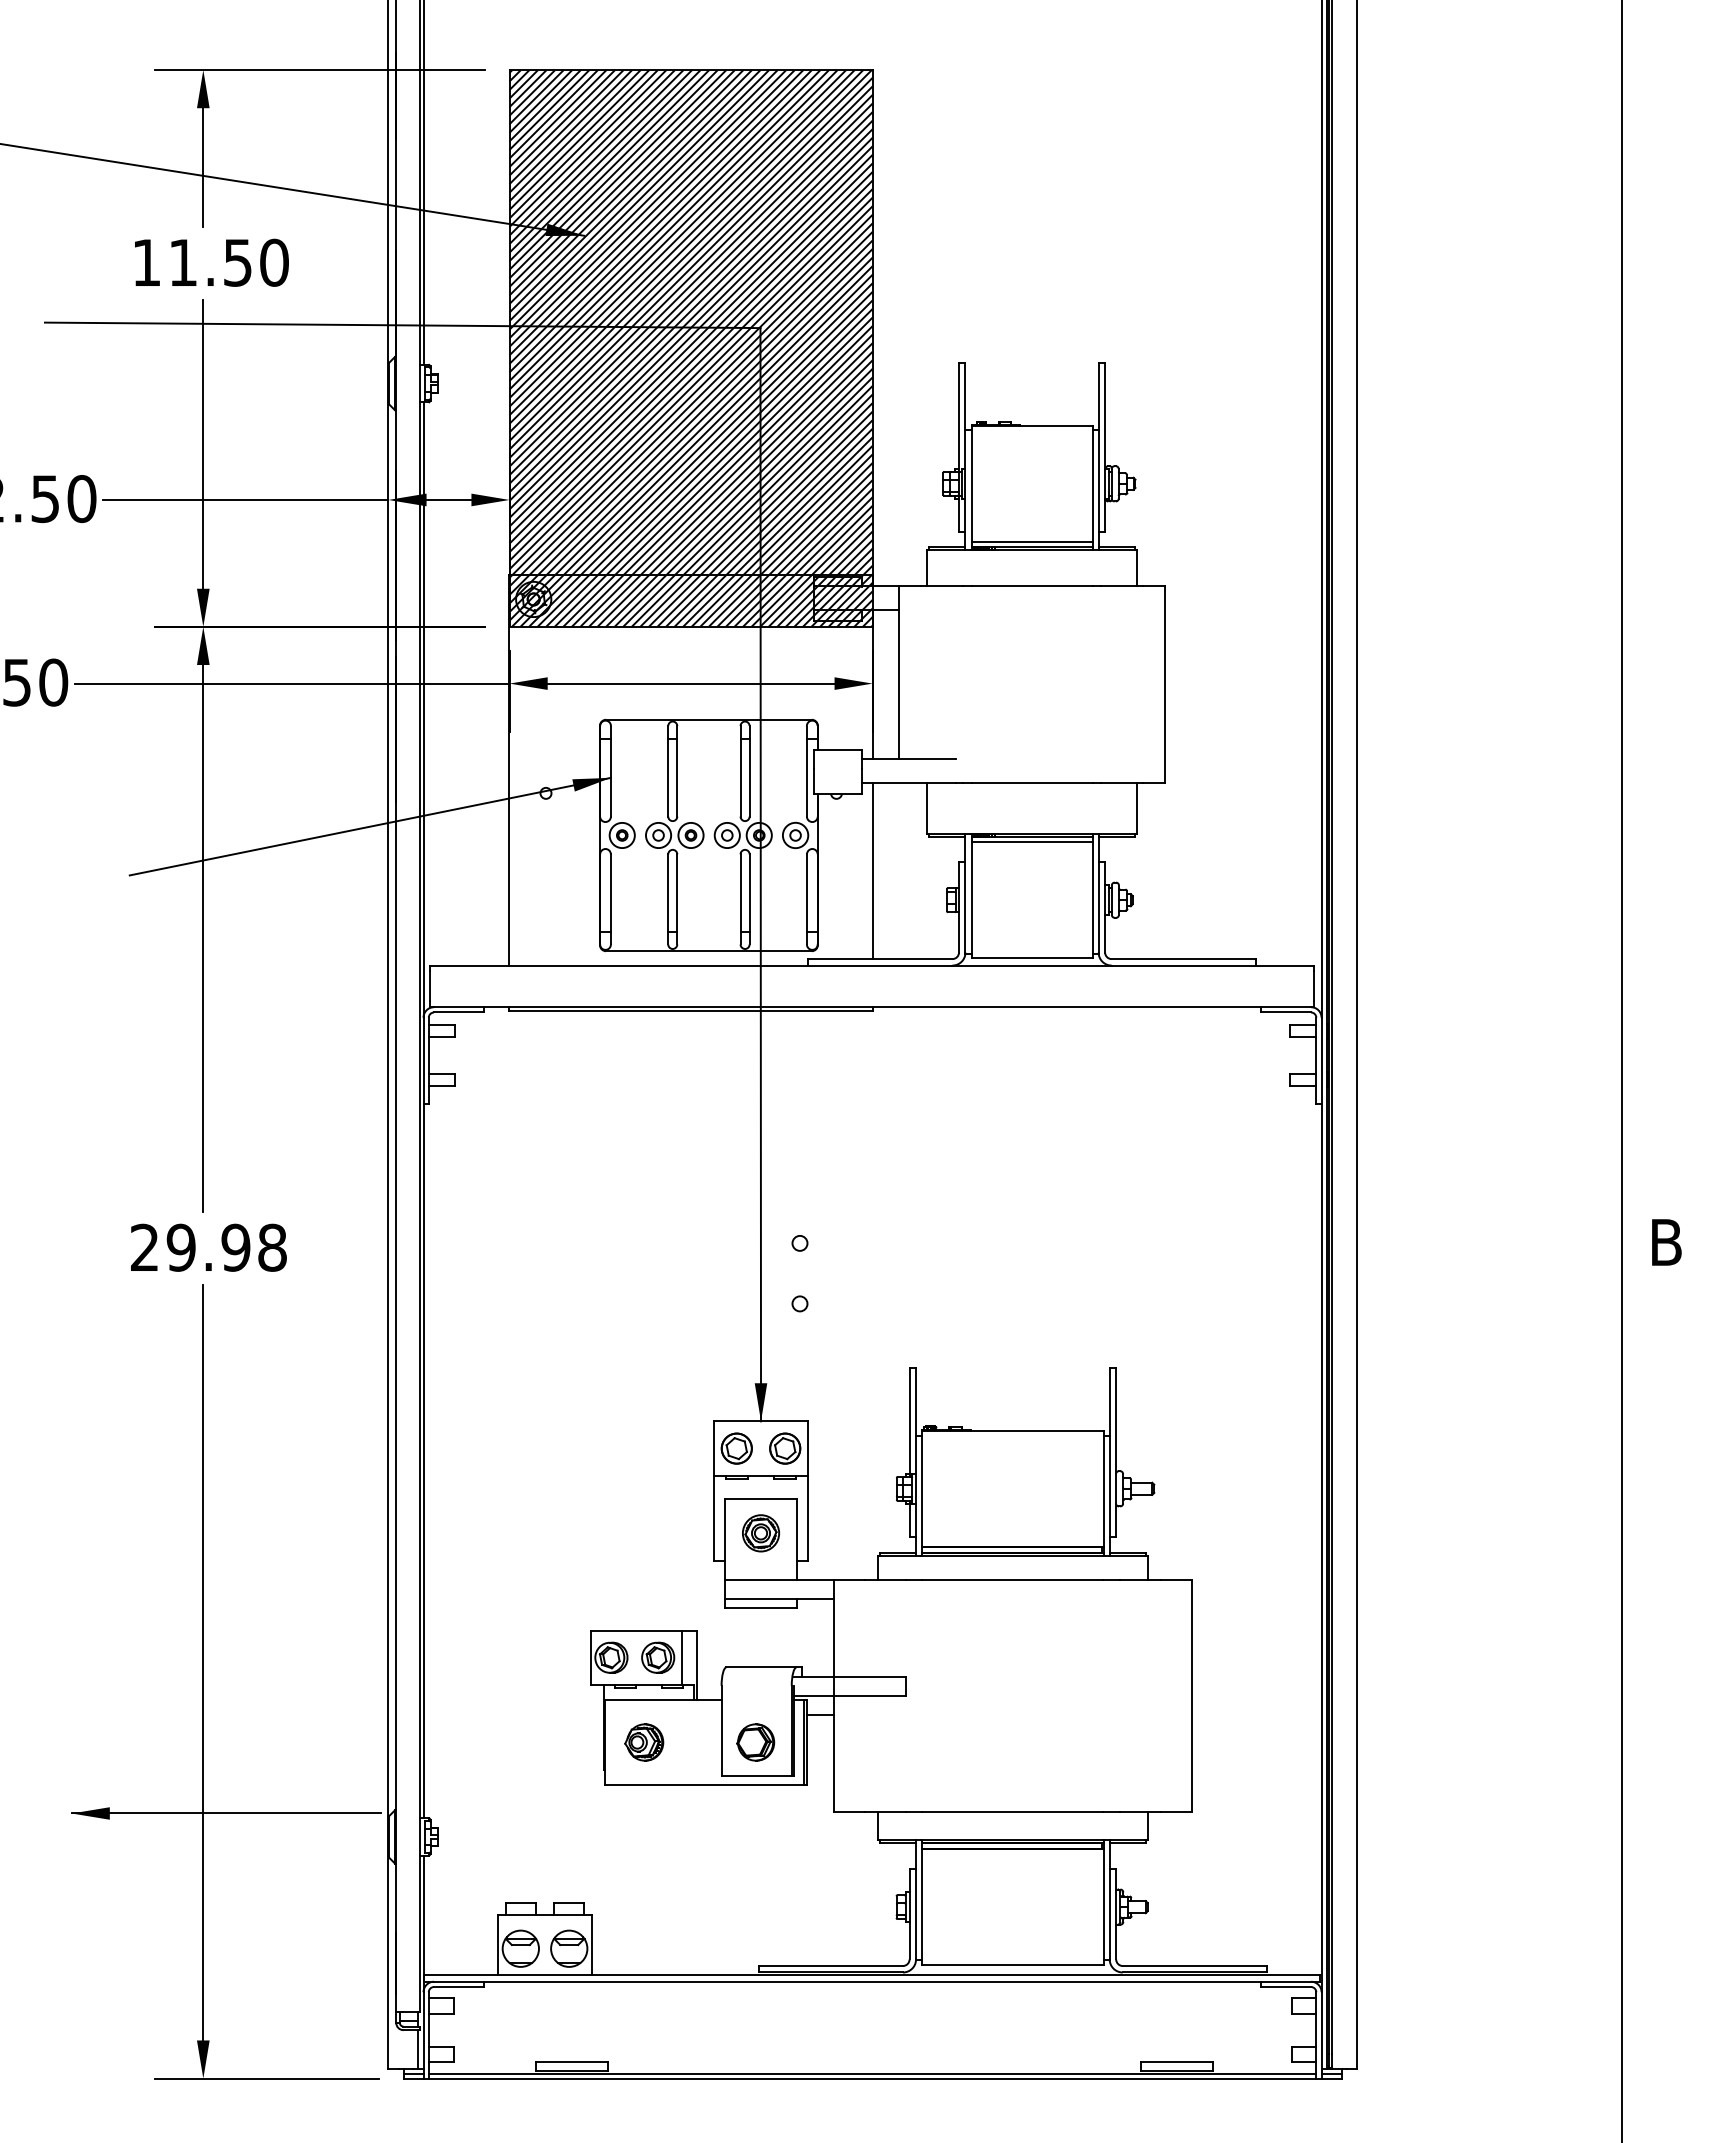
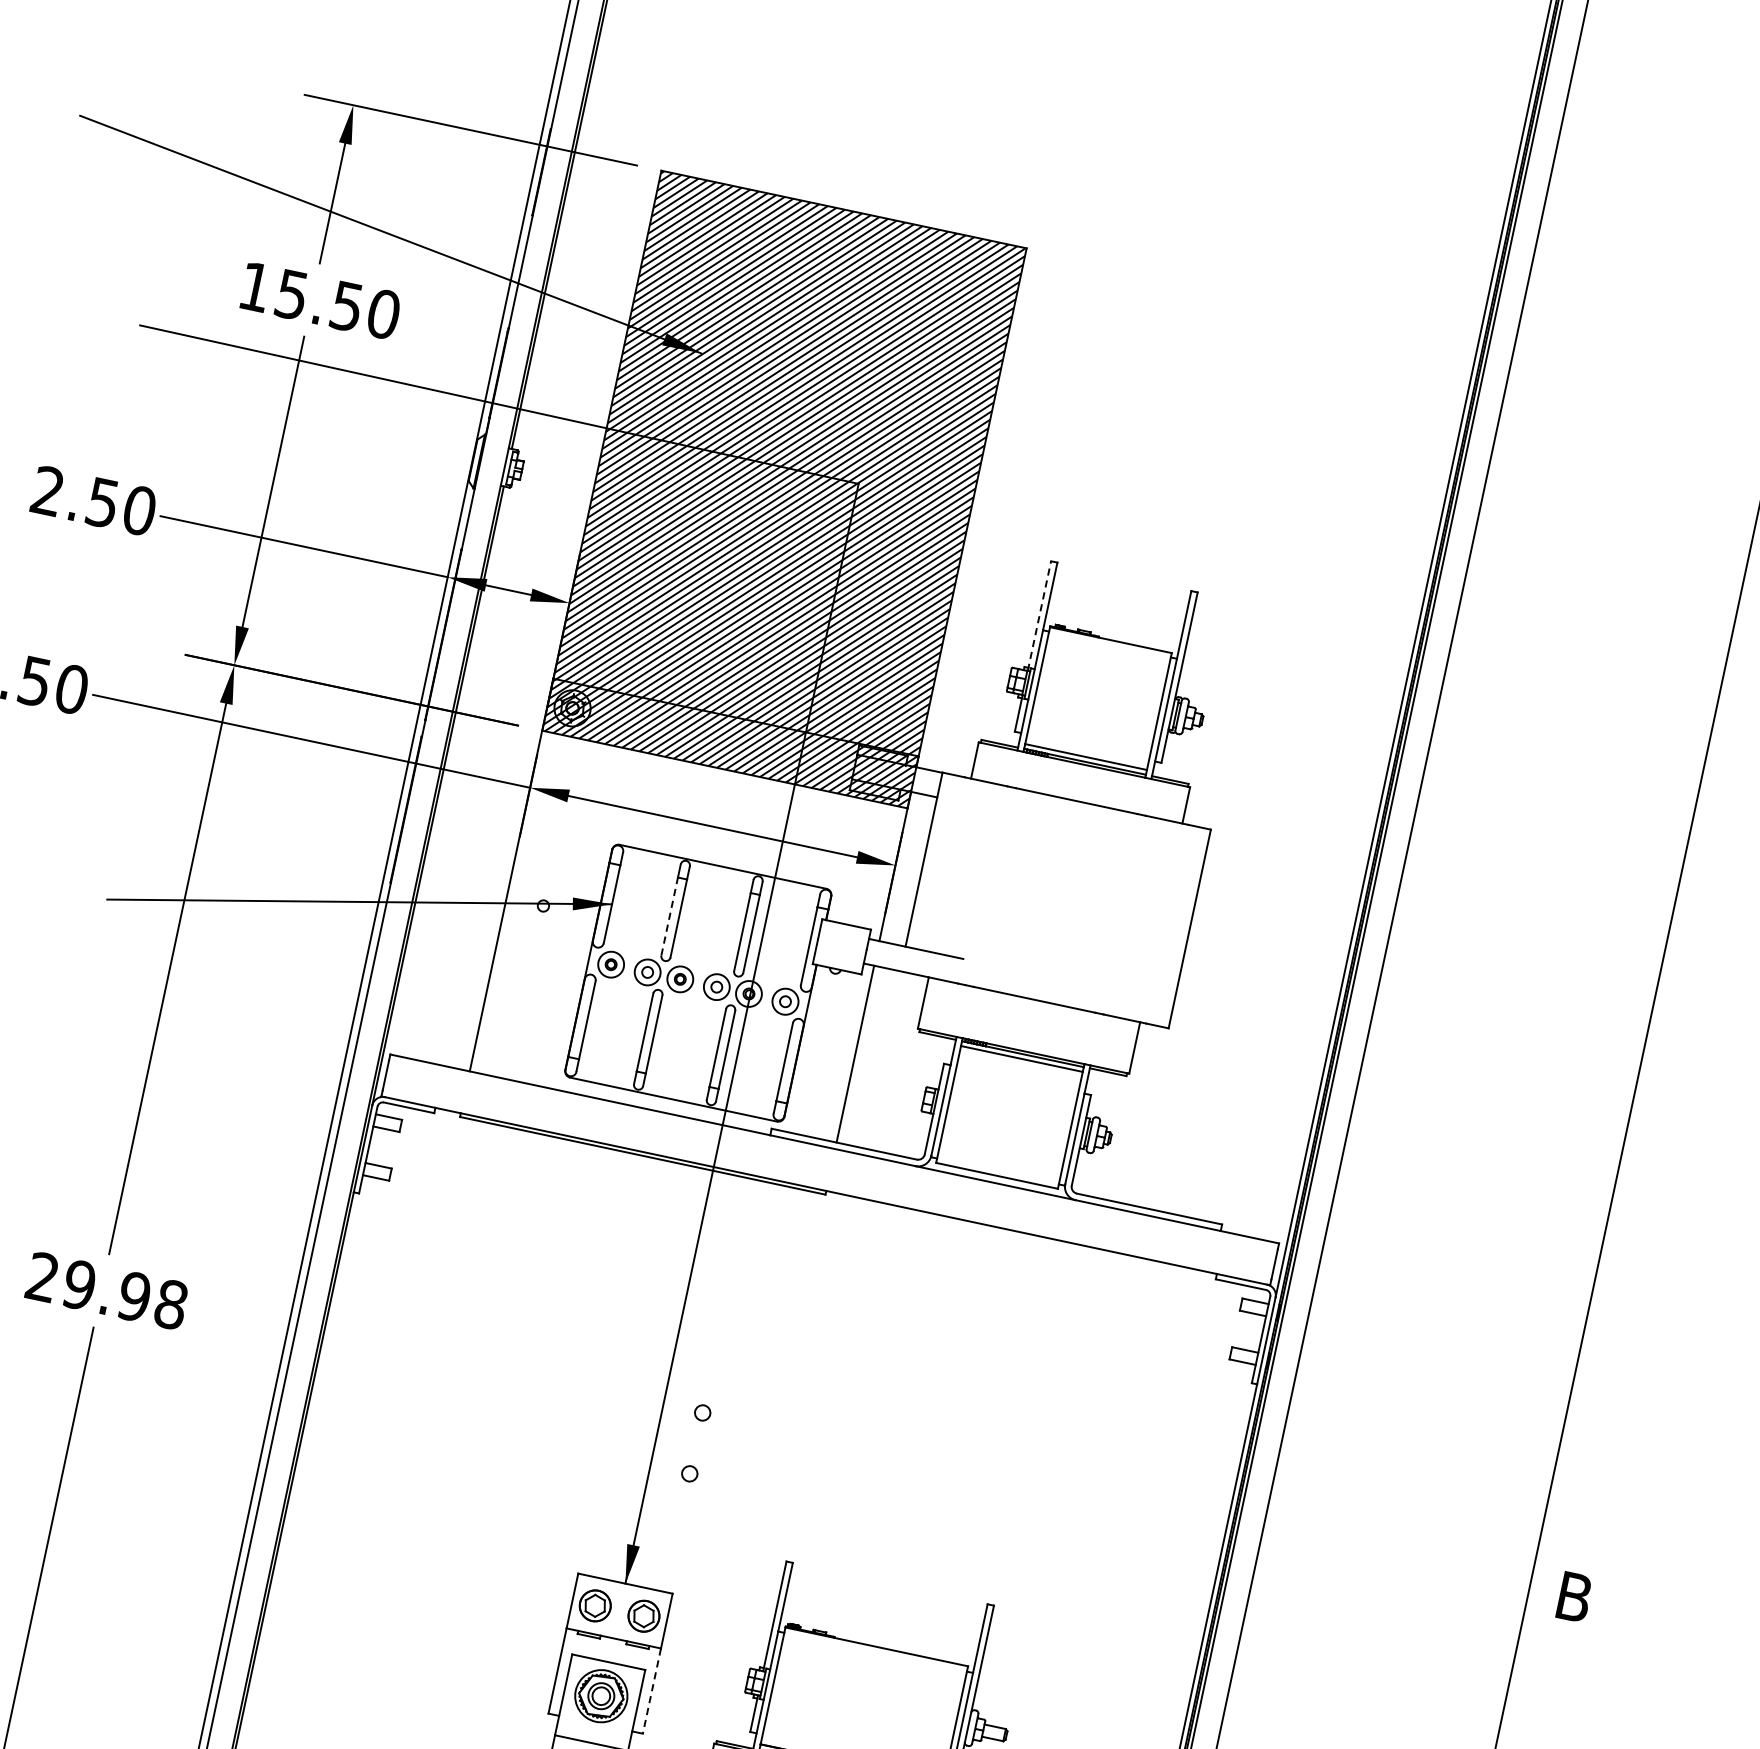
text: (182, 262) -> (291, 294), 11.50 -> 15.50
line: (959, 416) -> (1039, 615), solid -> dashed
line: (668, 777) -> (670, 916), solid -> dashed
line: (807, 1518) -> (651, 1691), solid -> dashed
part: (761, 1533) -> (601, 1696), size x1.4

